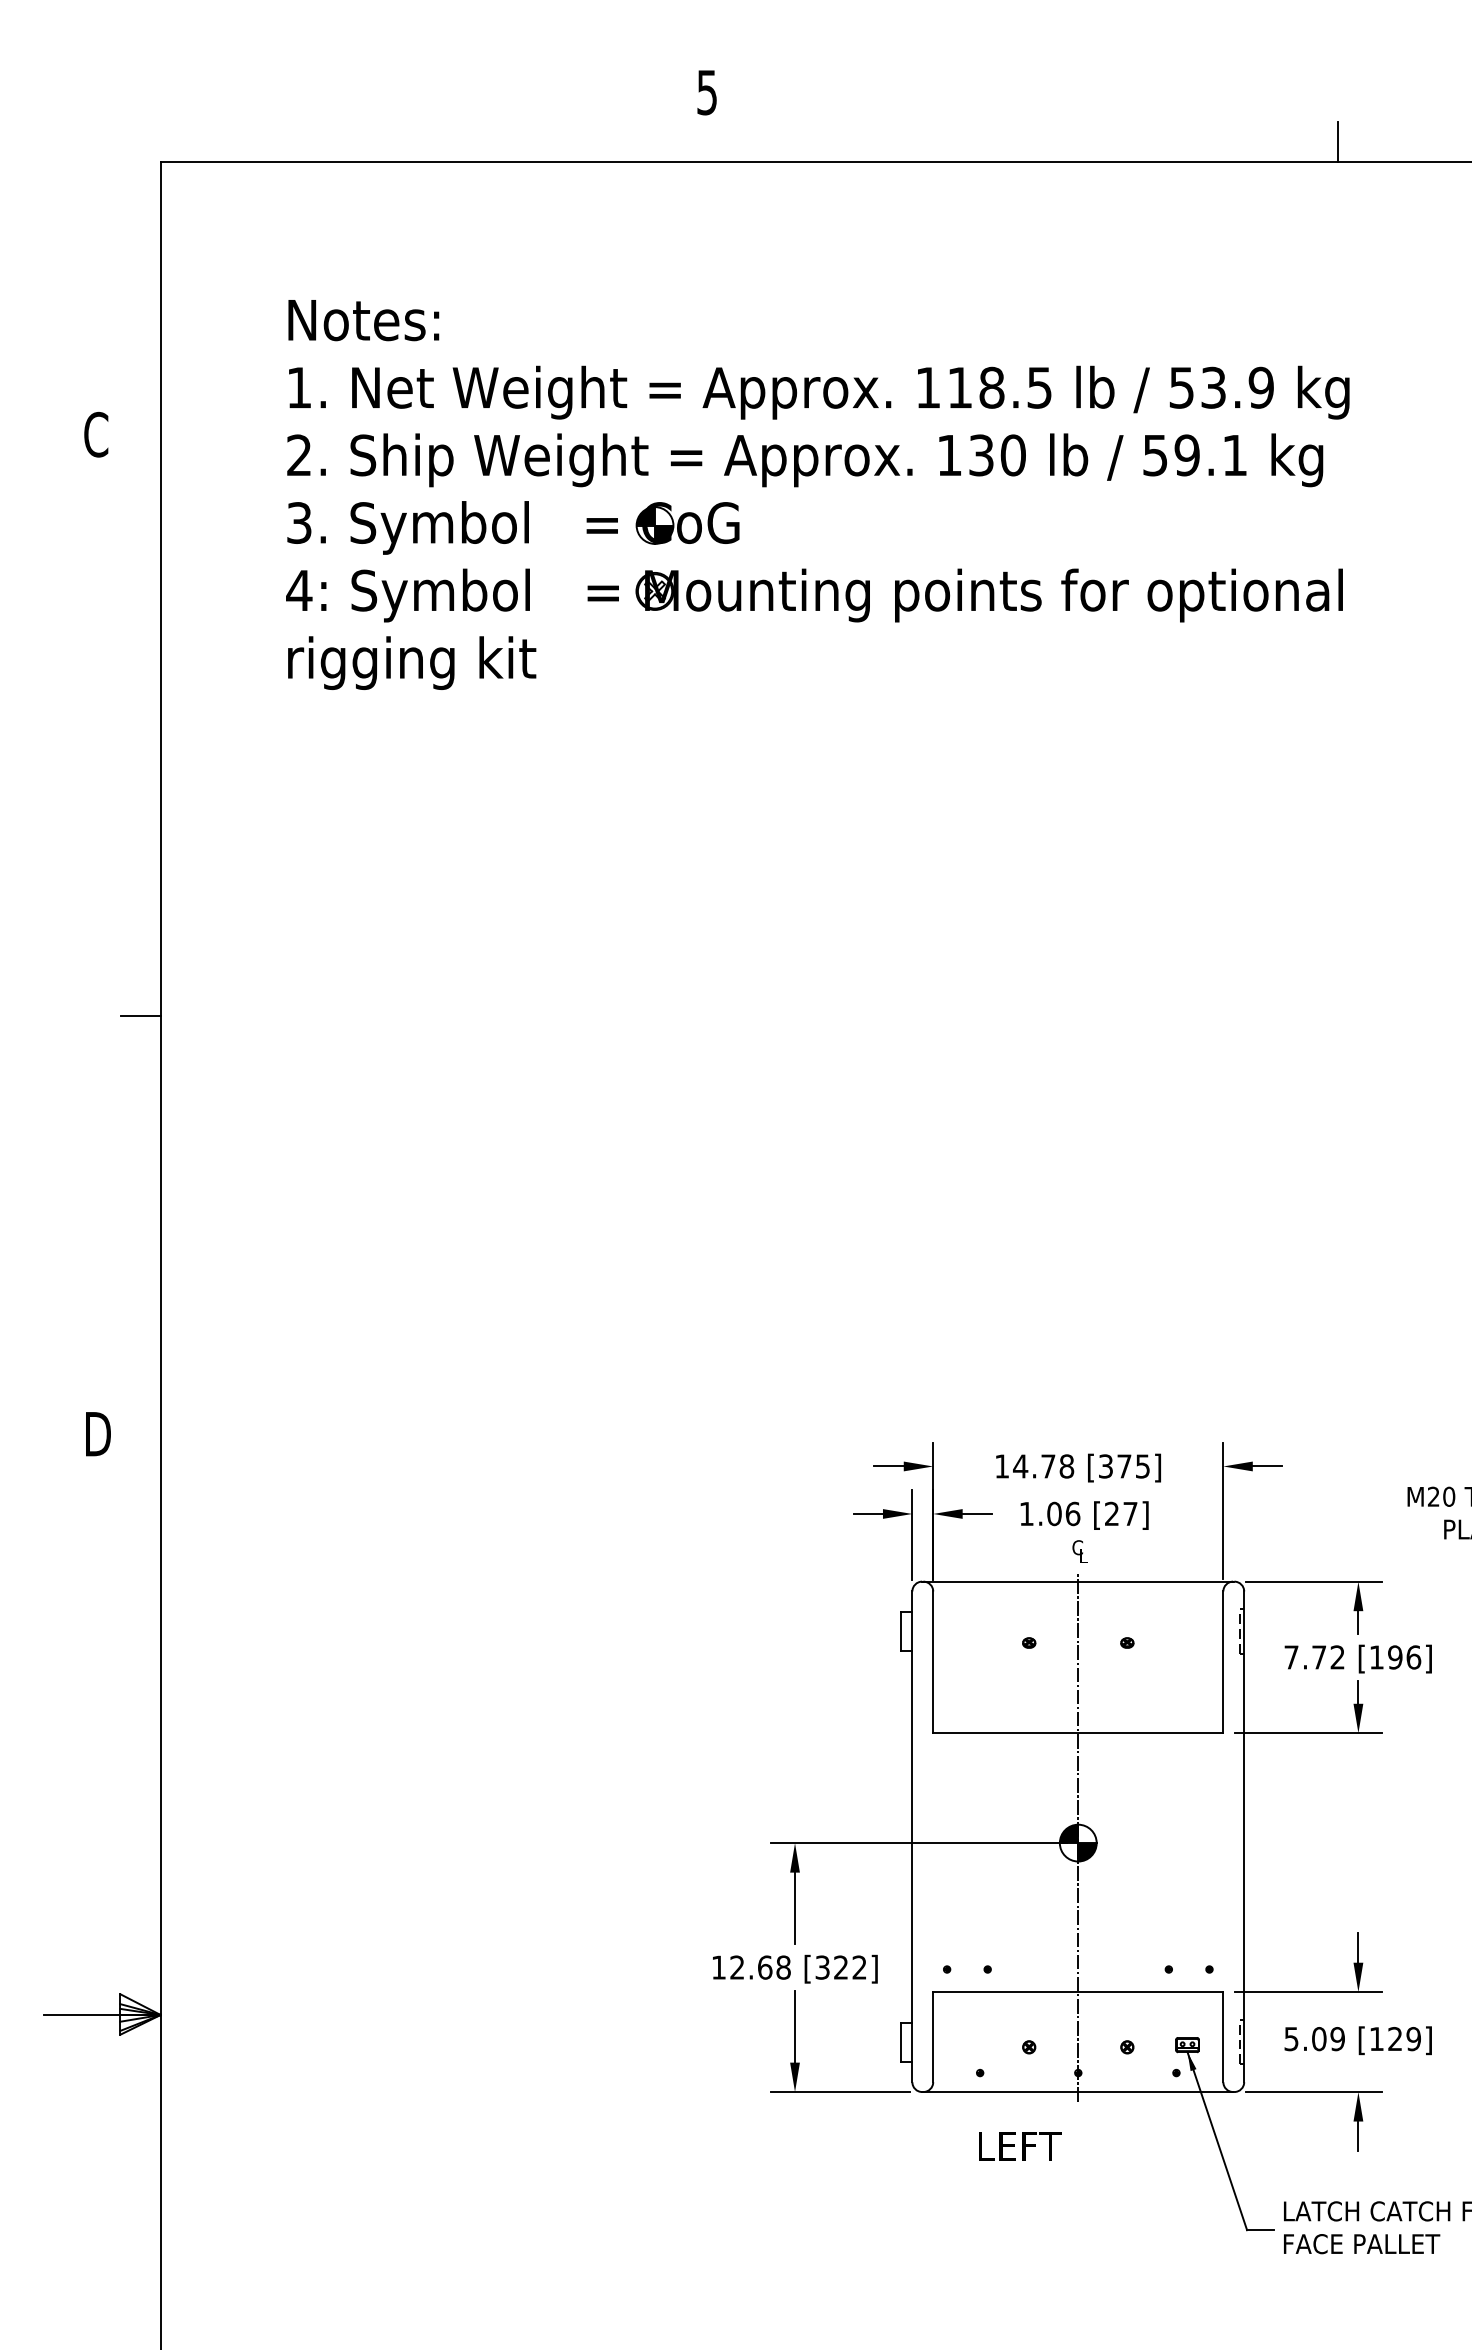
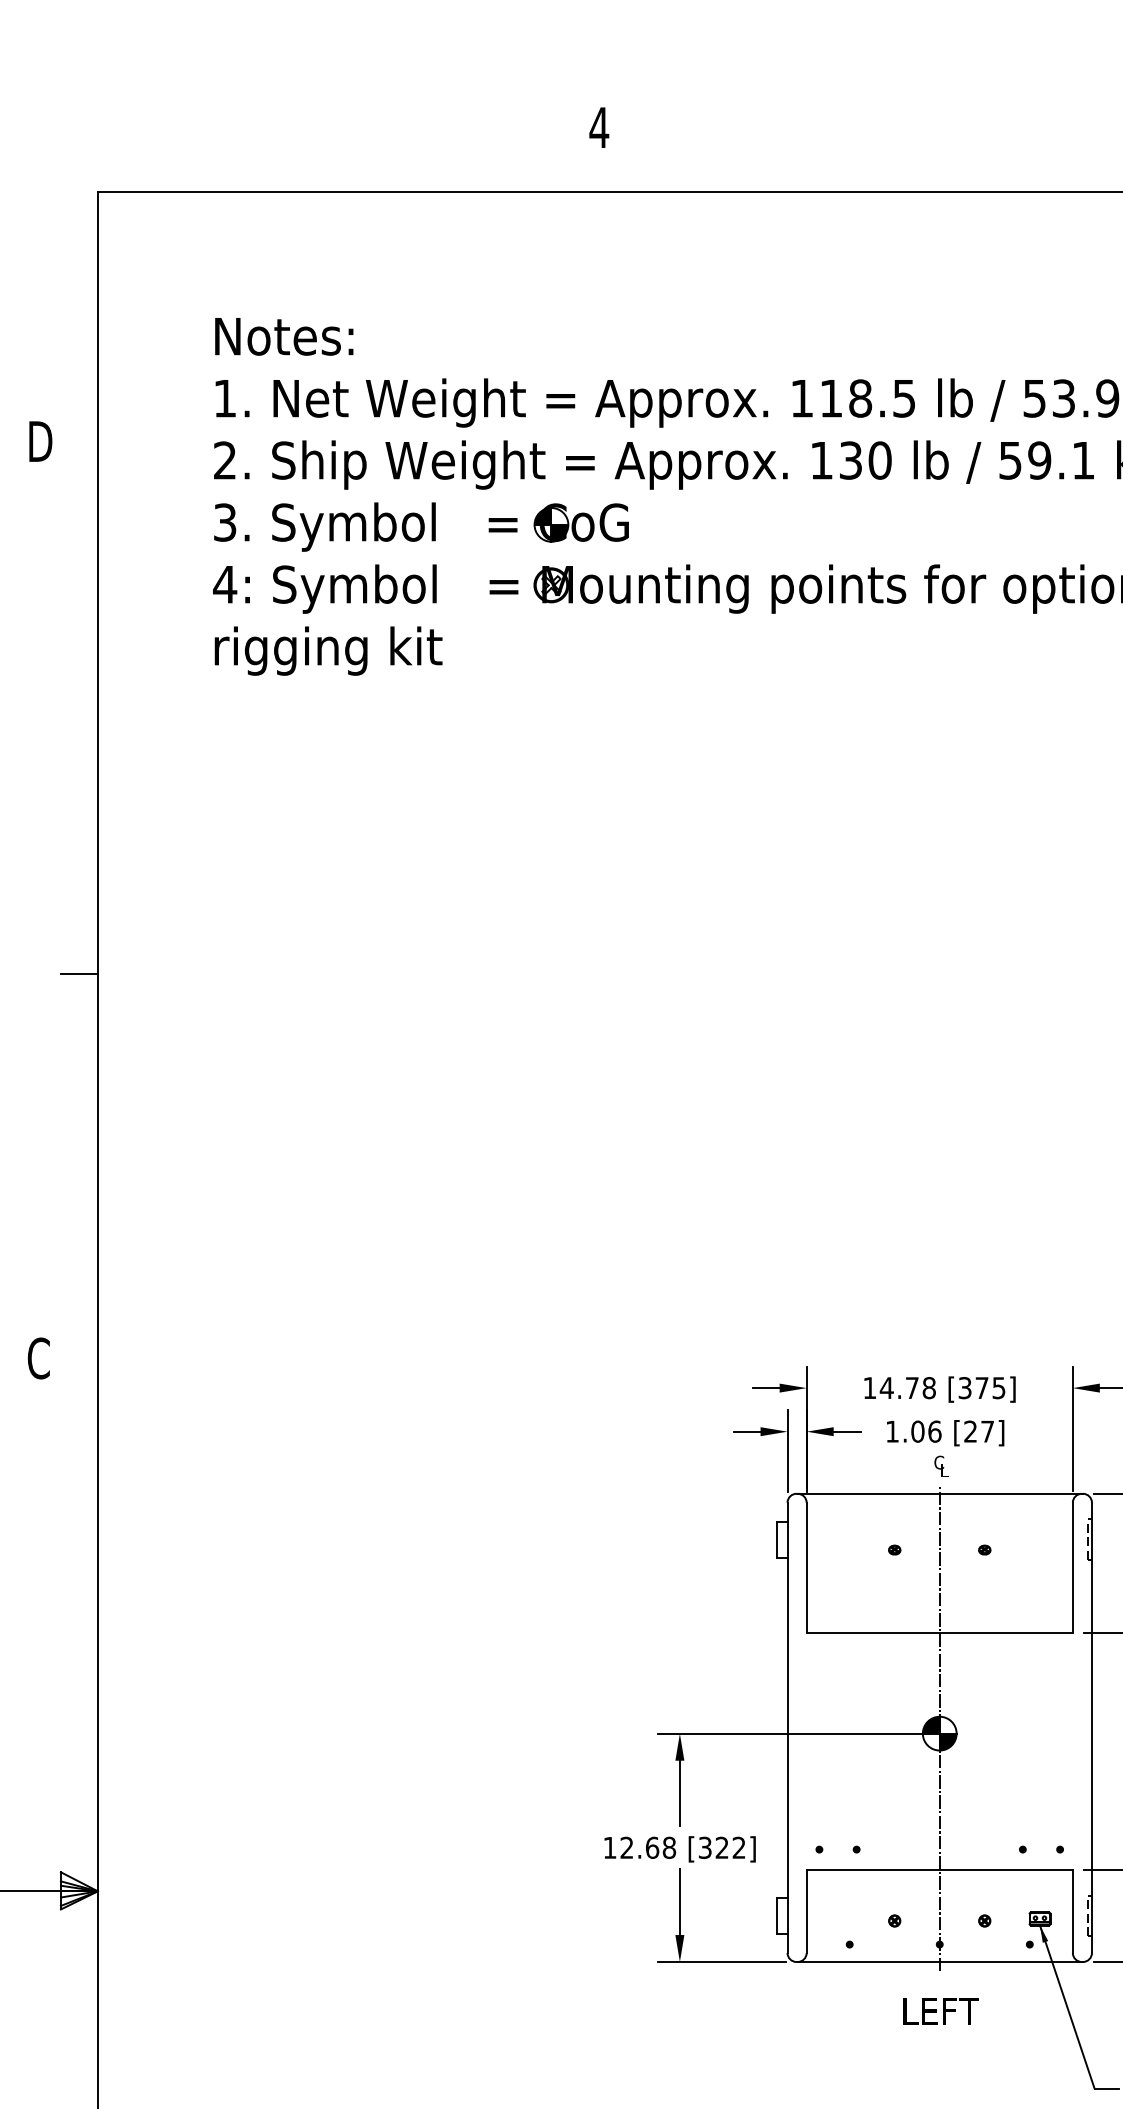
text: (706, 92) -> (598, 127), 5 -> 4
text: (97, 434) -> (39, 441), C -> D
text: (97, 1434) -> (39, 1358), D -> C
text: (1020, 2146) -> (941, 2011), moved

